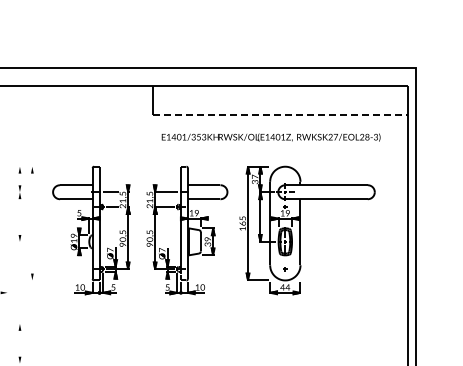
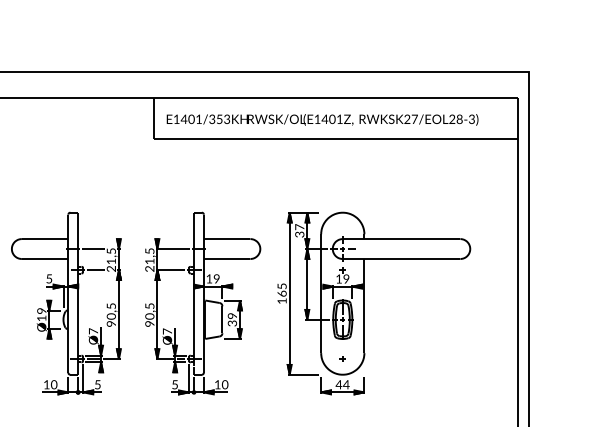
line: (280, 115) -> (335, 139), dashed -> solid
text: (270, 137) -> (321, 119), moved

